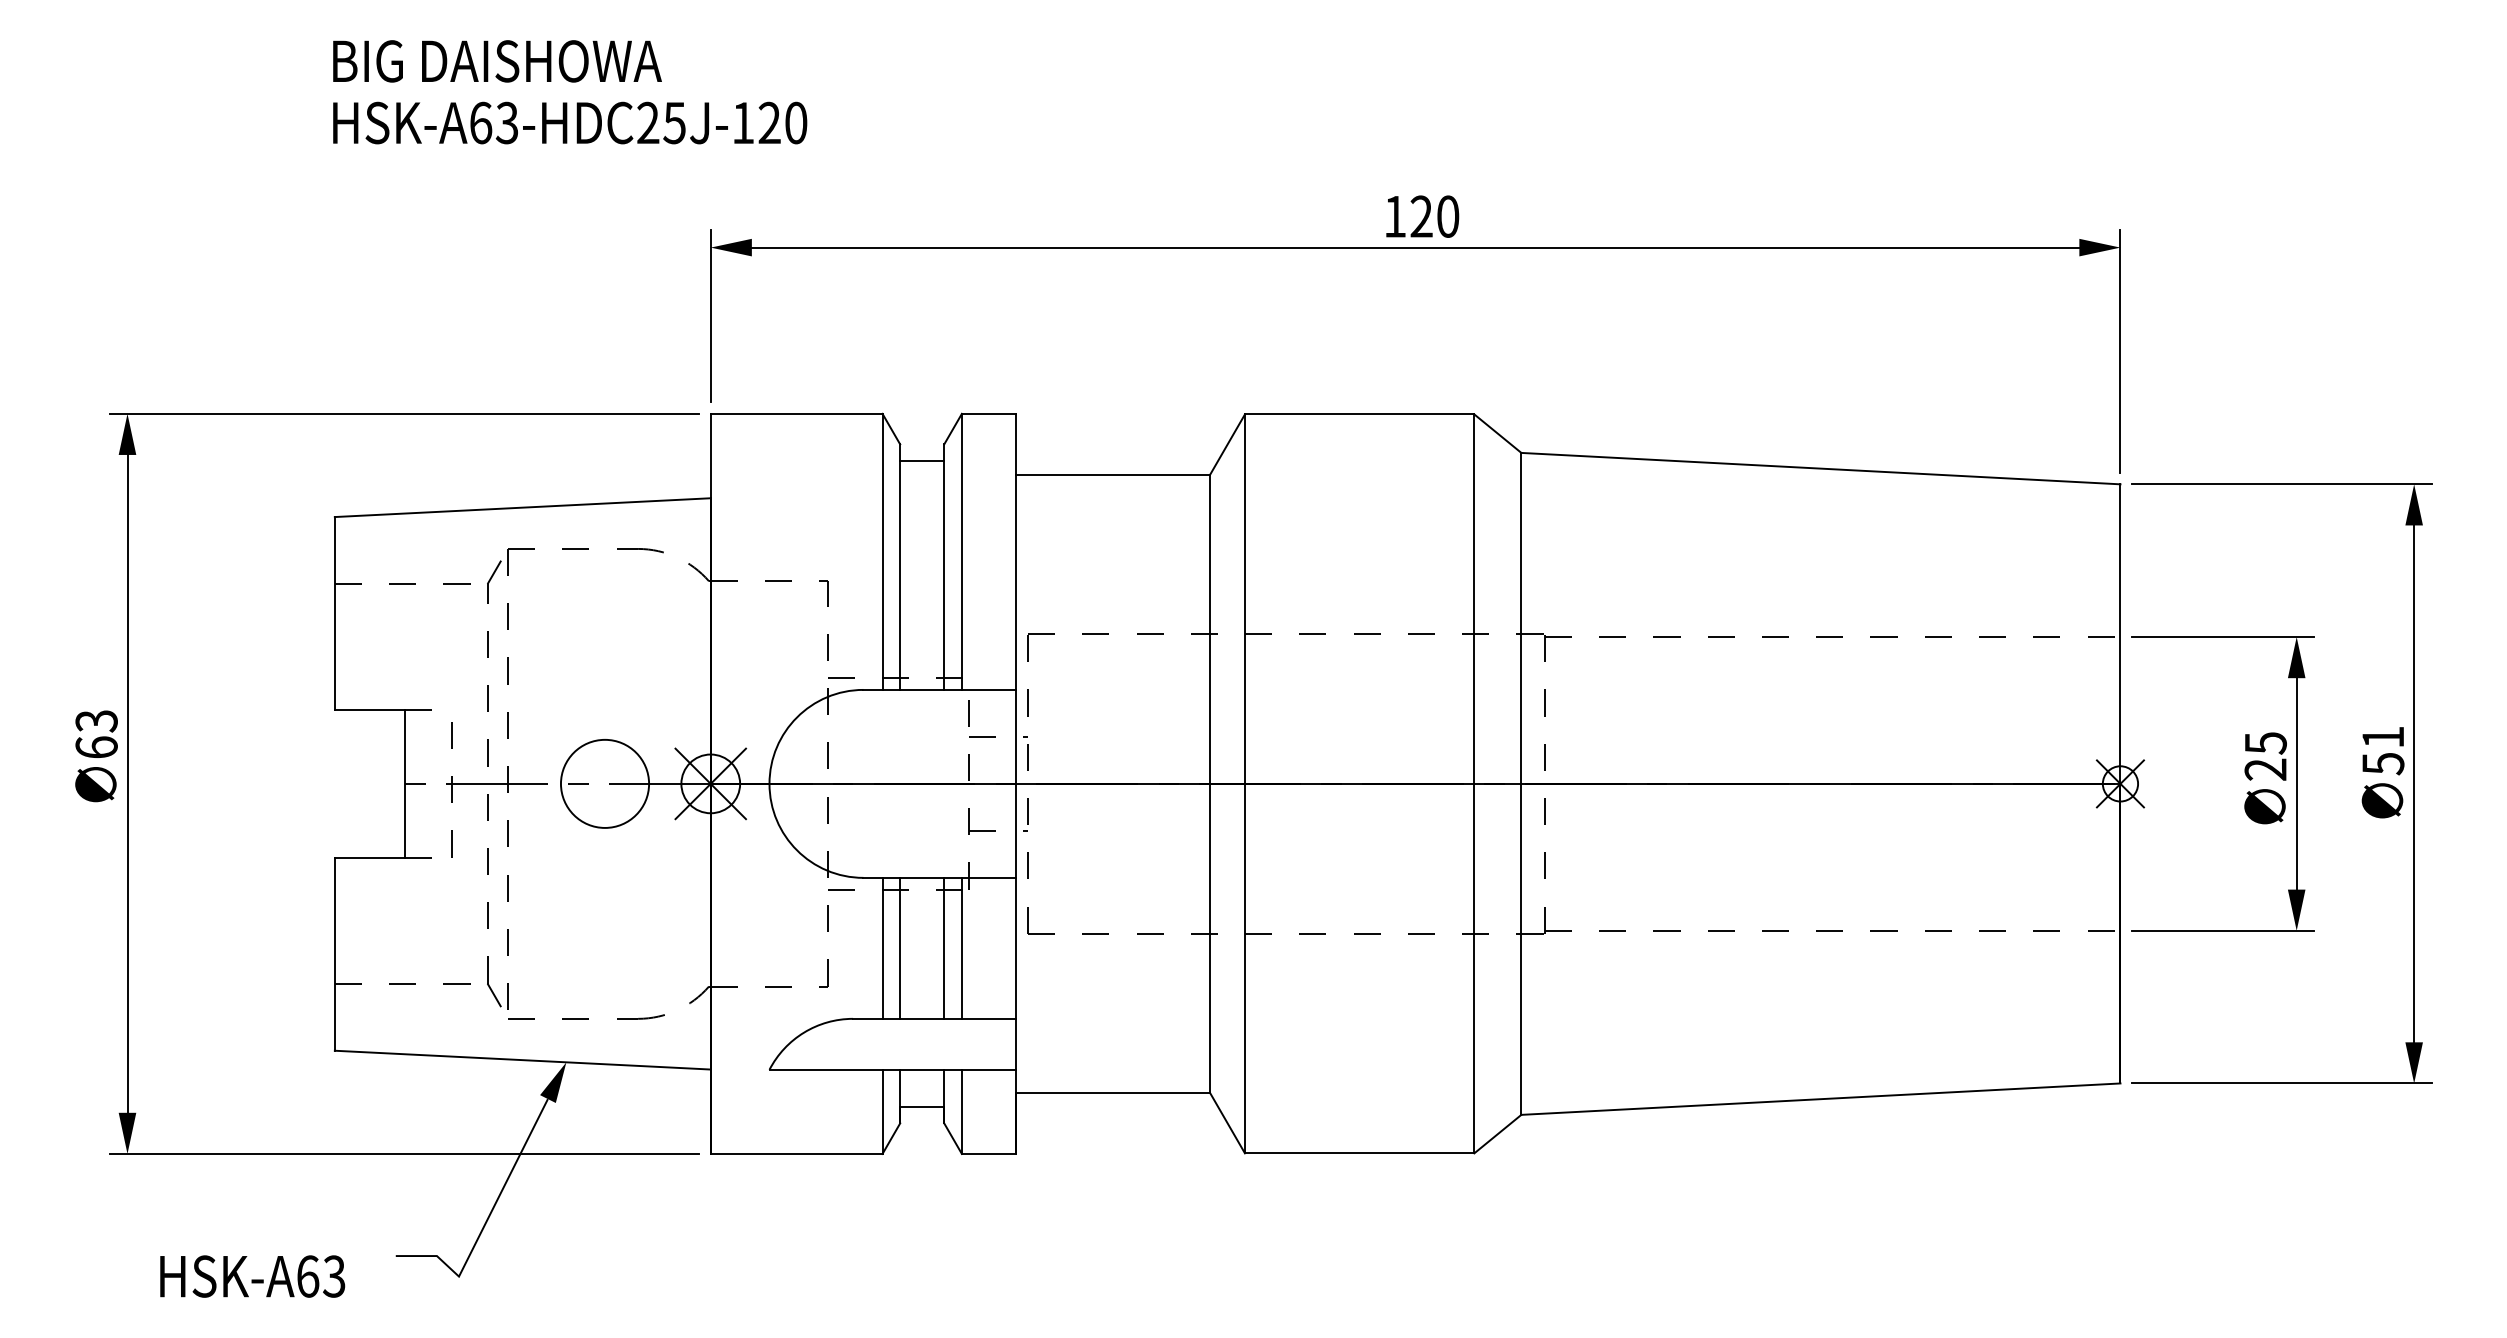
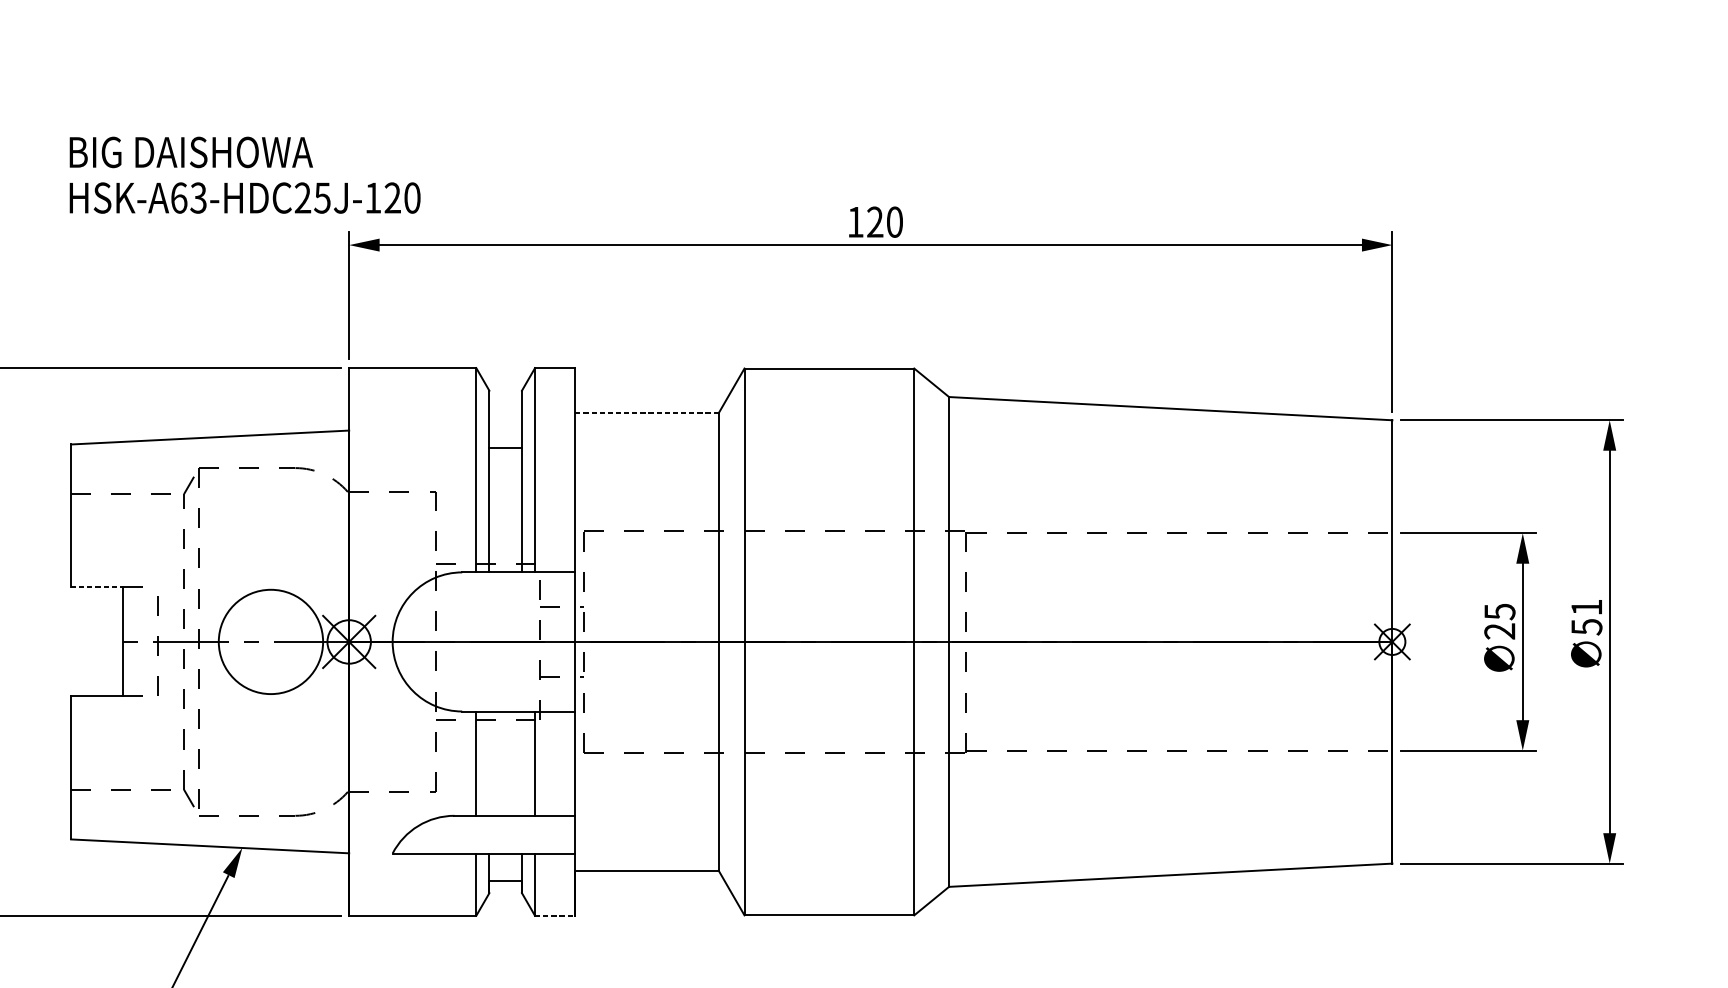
text: (570, 92) -> (245, 175), moved
line: (922, 460) -> (505, 447), moved
line: (1113, 474) -> (647, 412), solid -> dashed
line: (370, 710) -> (97, 587), solid -> dashed
circle: (604, 783) -> (270, 641), size x1.6
line: (900, 947) -> (489, 763), removed
line: (944, 947) -> (522, 763), removed
line: (989, 1153) -> (555, 915), solid -> dashed

